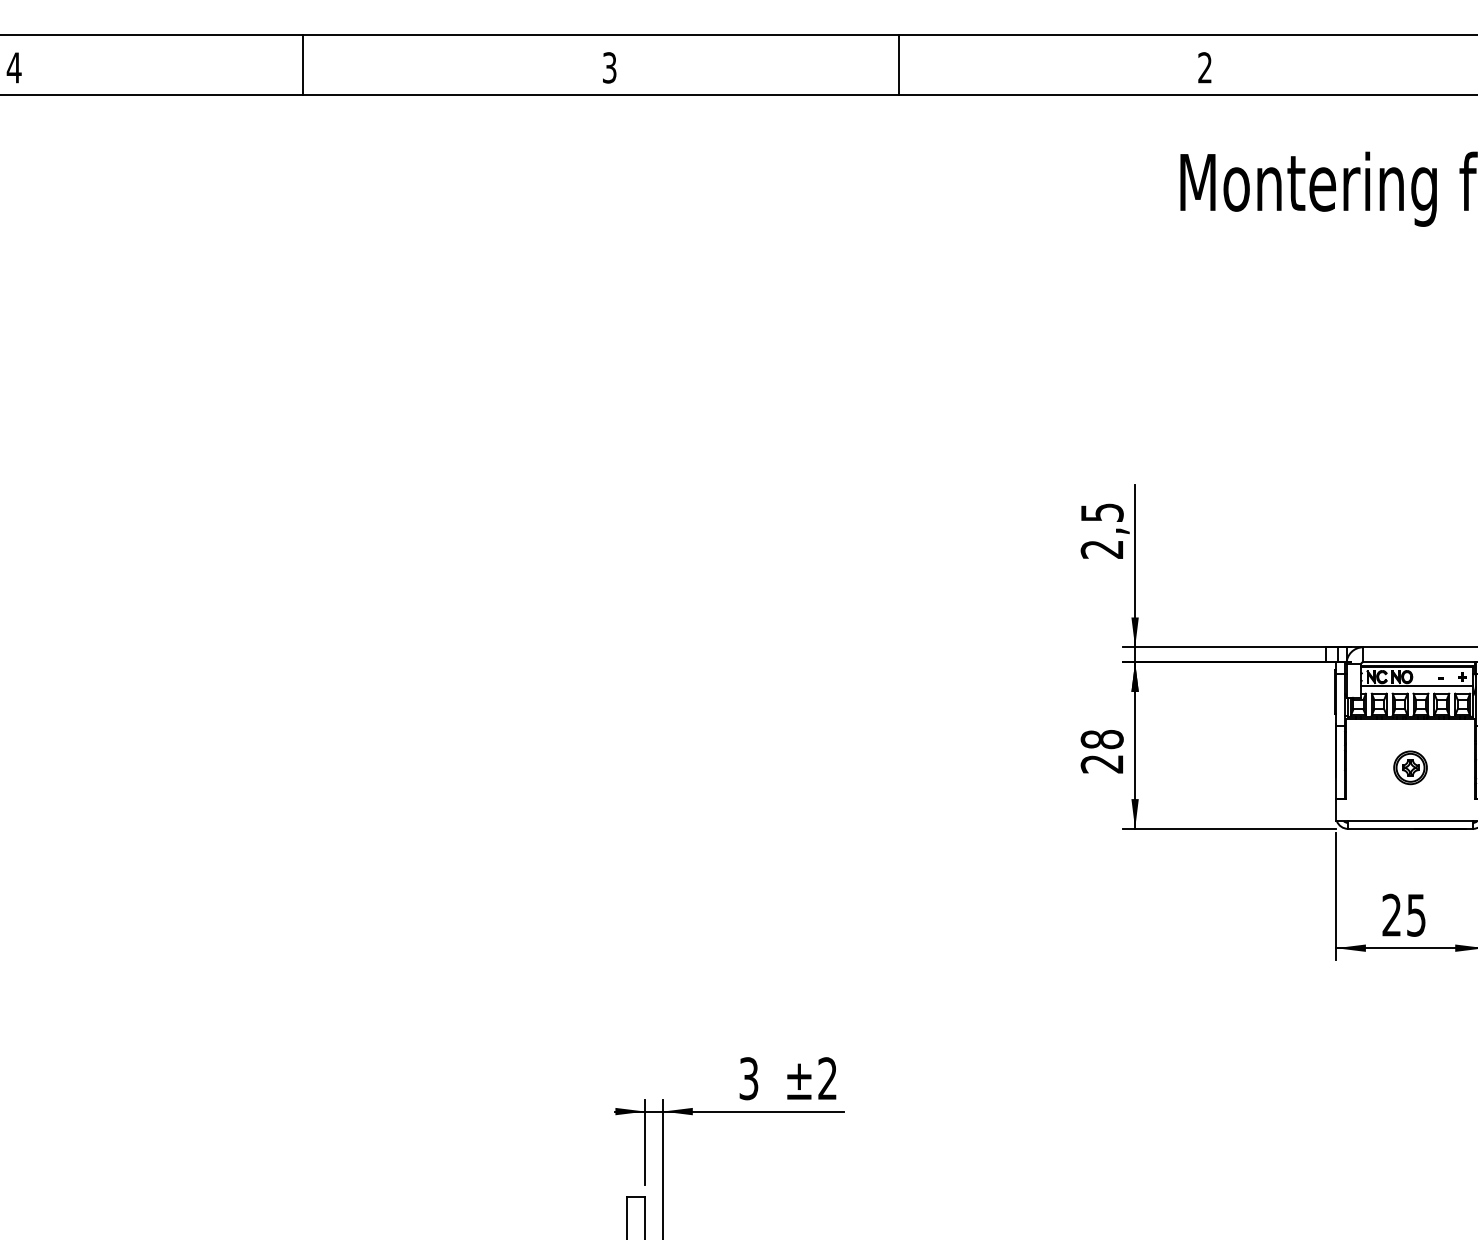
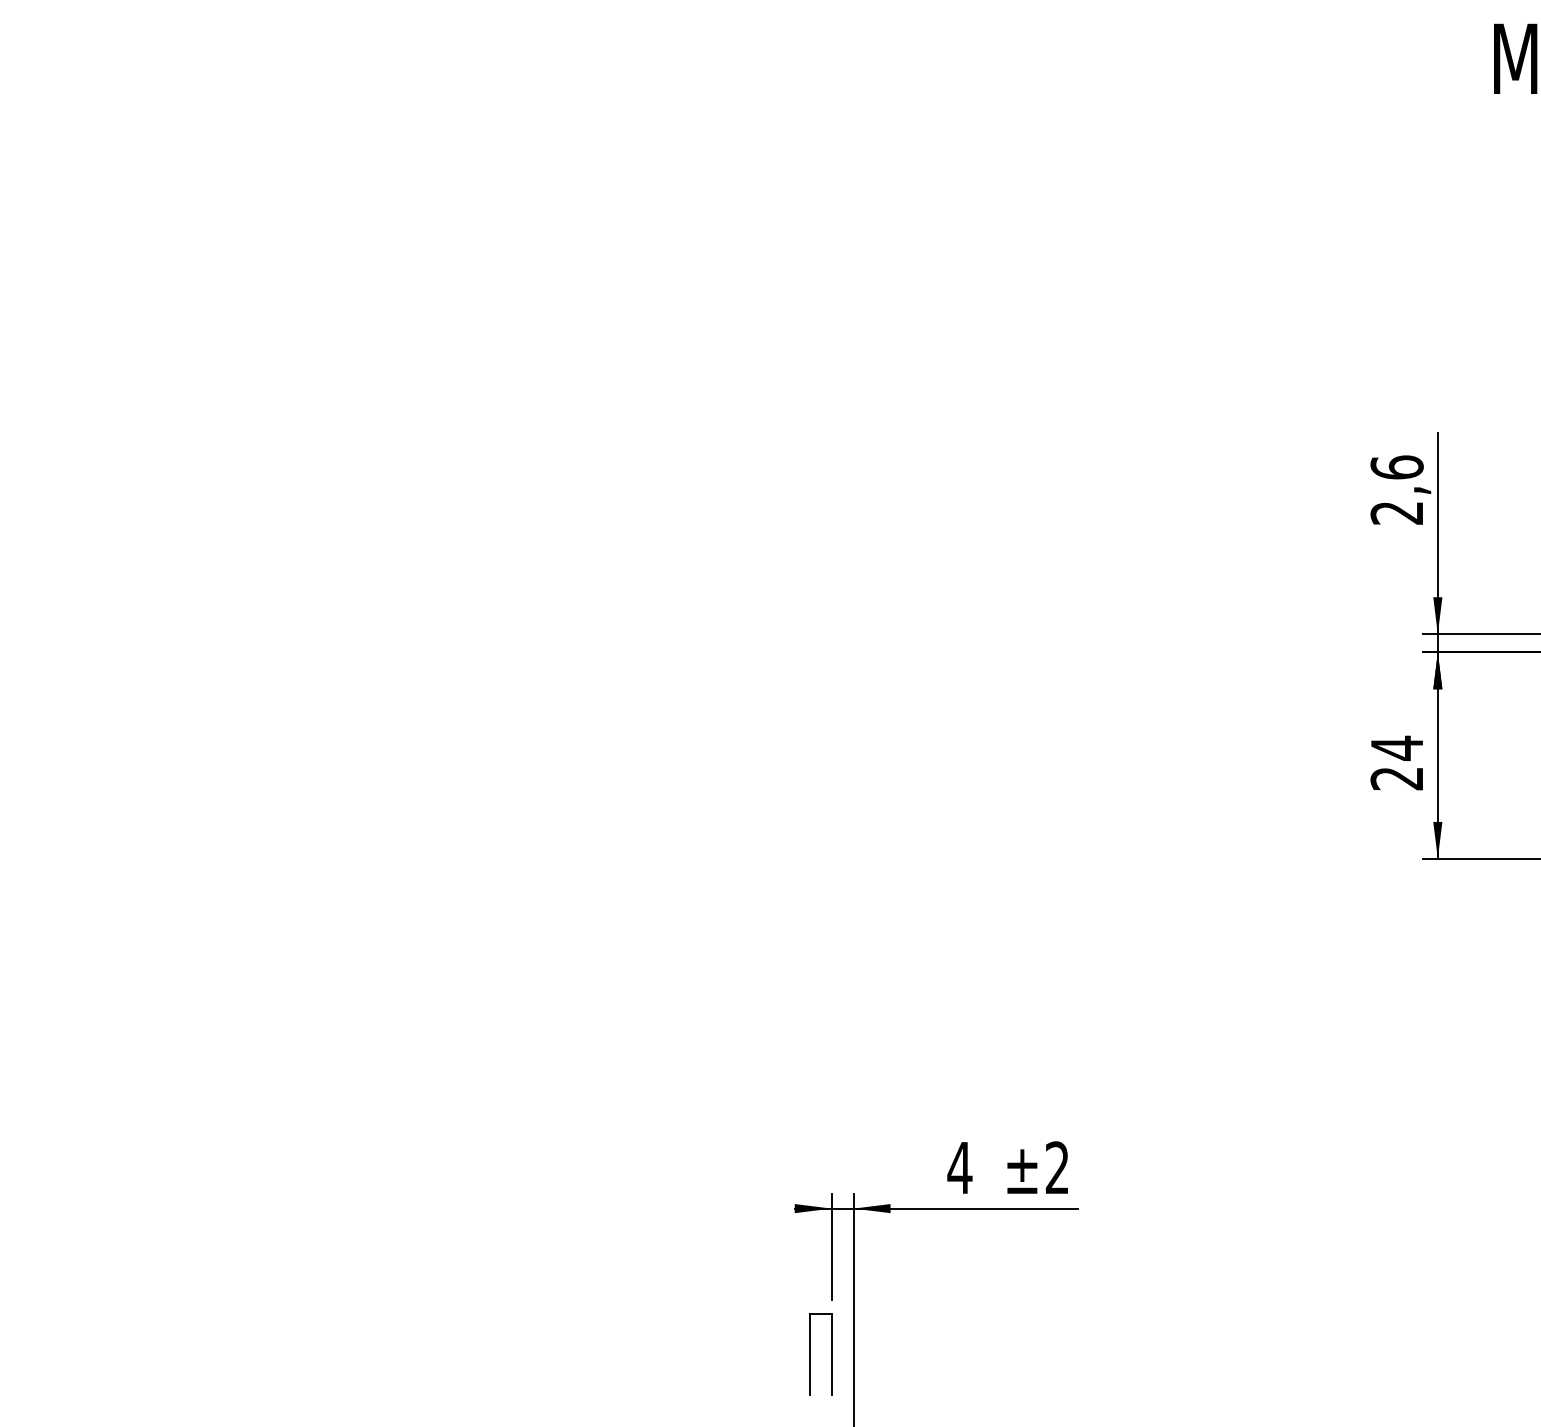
text: (1101, 512) -> (1396, 467), 2,5 -> 2,6
text: (1101, 739) -> (1396, 748), 28 -> 24
text: (748, 1078) -> (959, 1167), 3 -> 4

